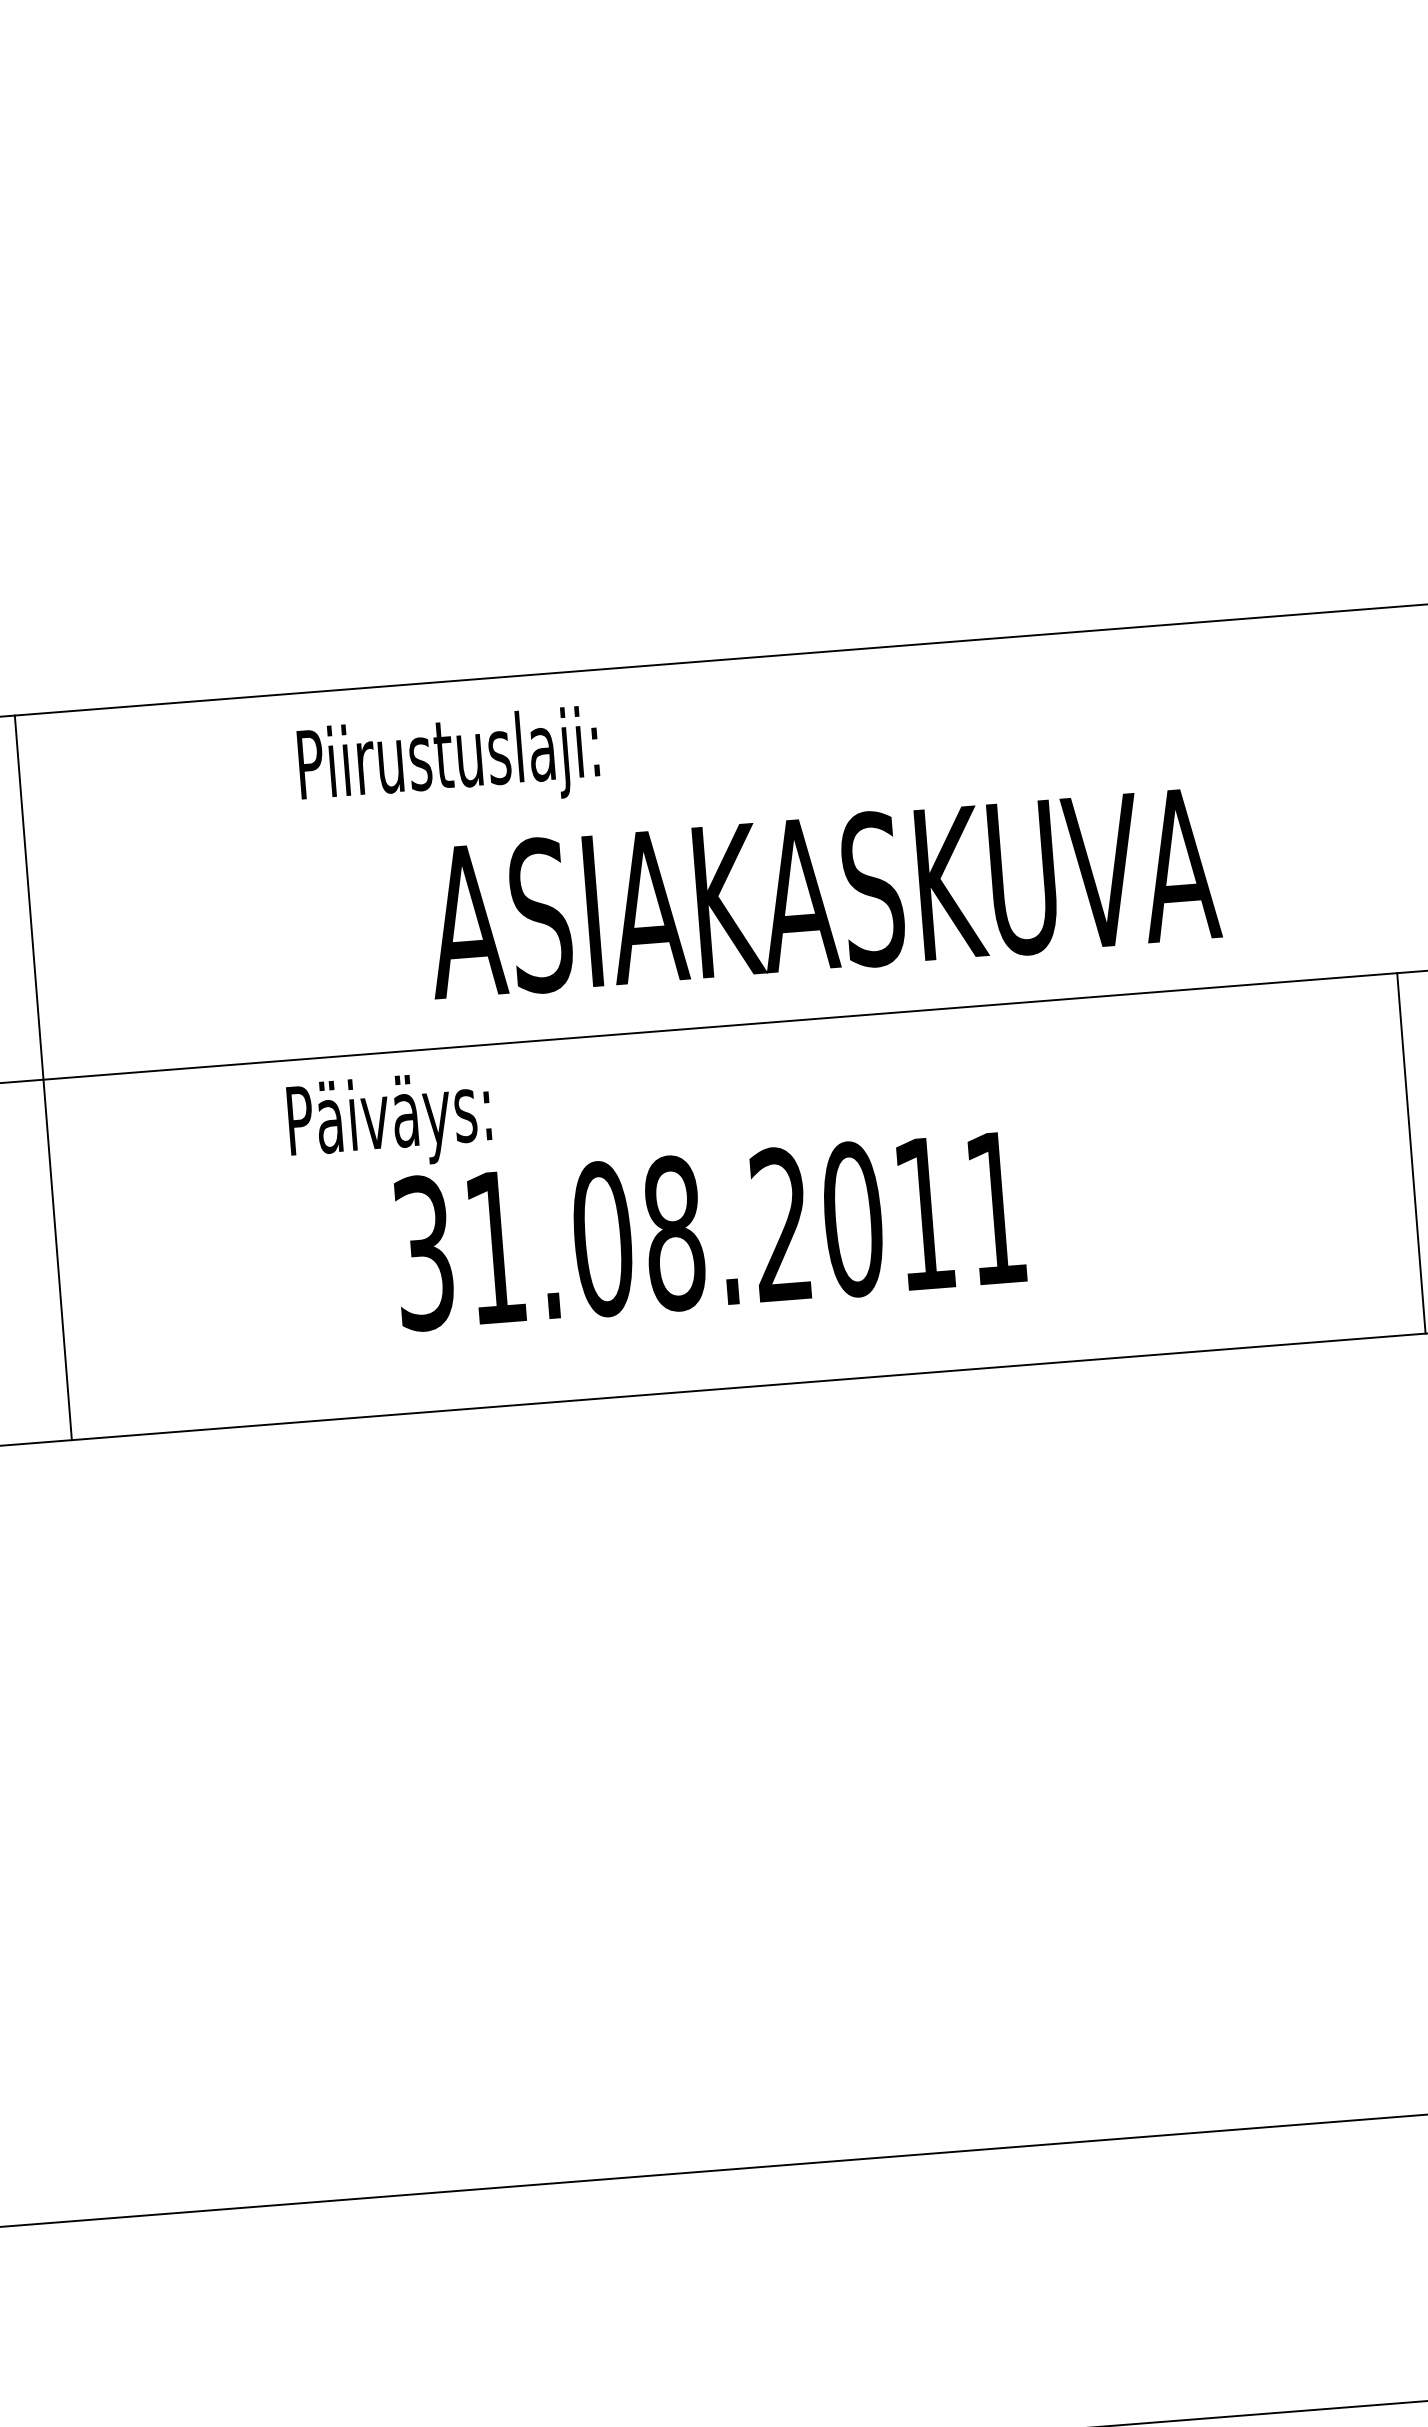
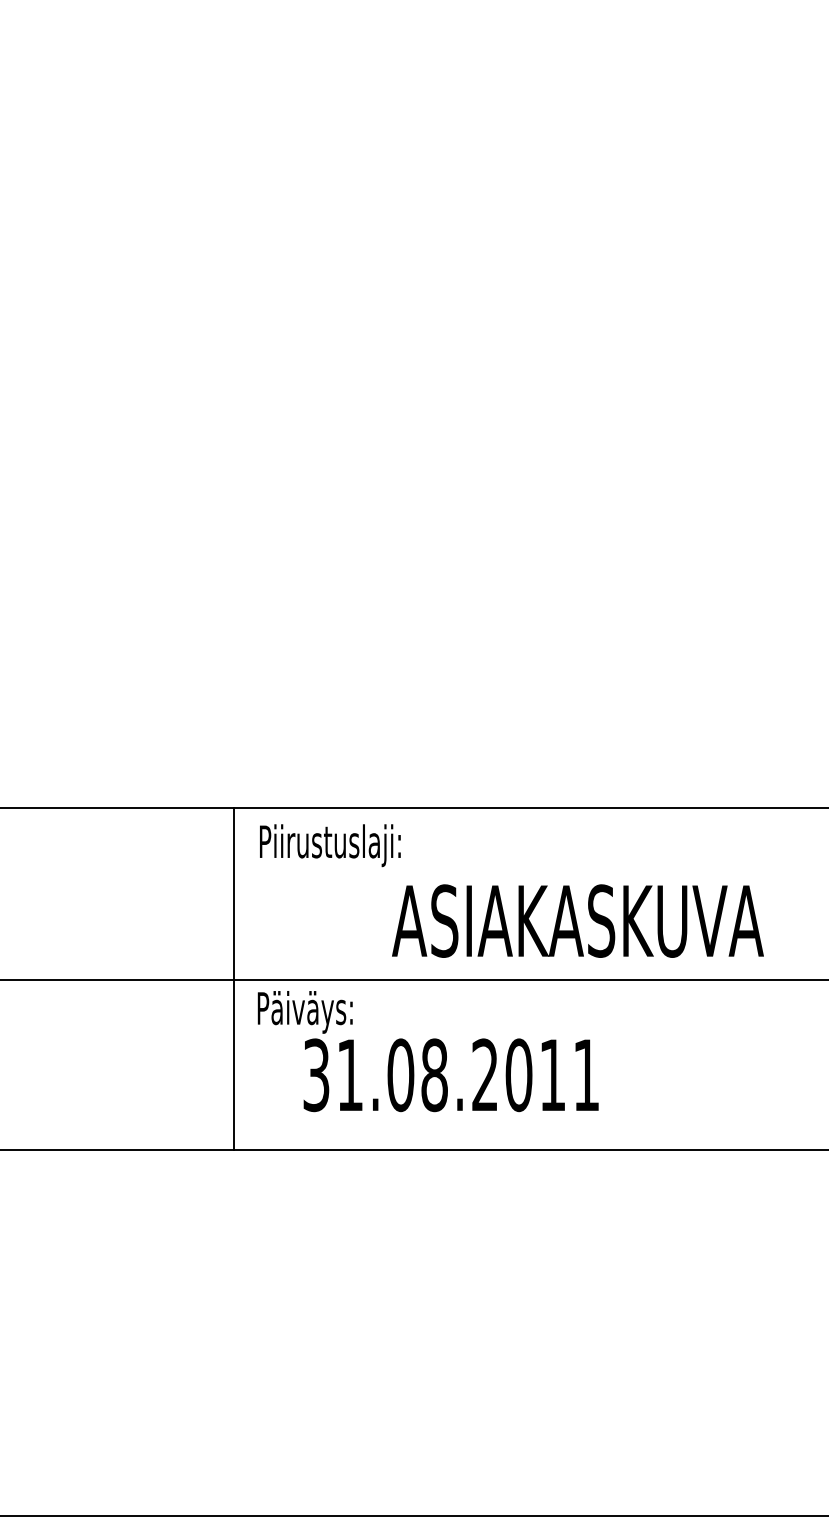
text: (449, 761) -> (330, 845), moved
line: (43, 1076) -> (234, 978), moved
text: (655, 1184) -> (427, 1051), moved

